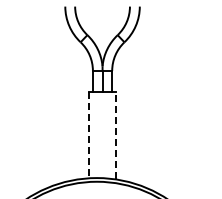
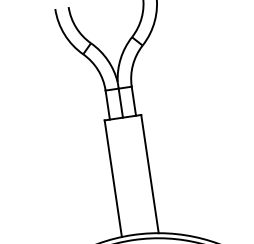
line: (89, 135) -> (113, 178), dashed -> solid
line: (116, 135) -> (150, 173), dashed -> solid

